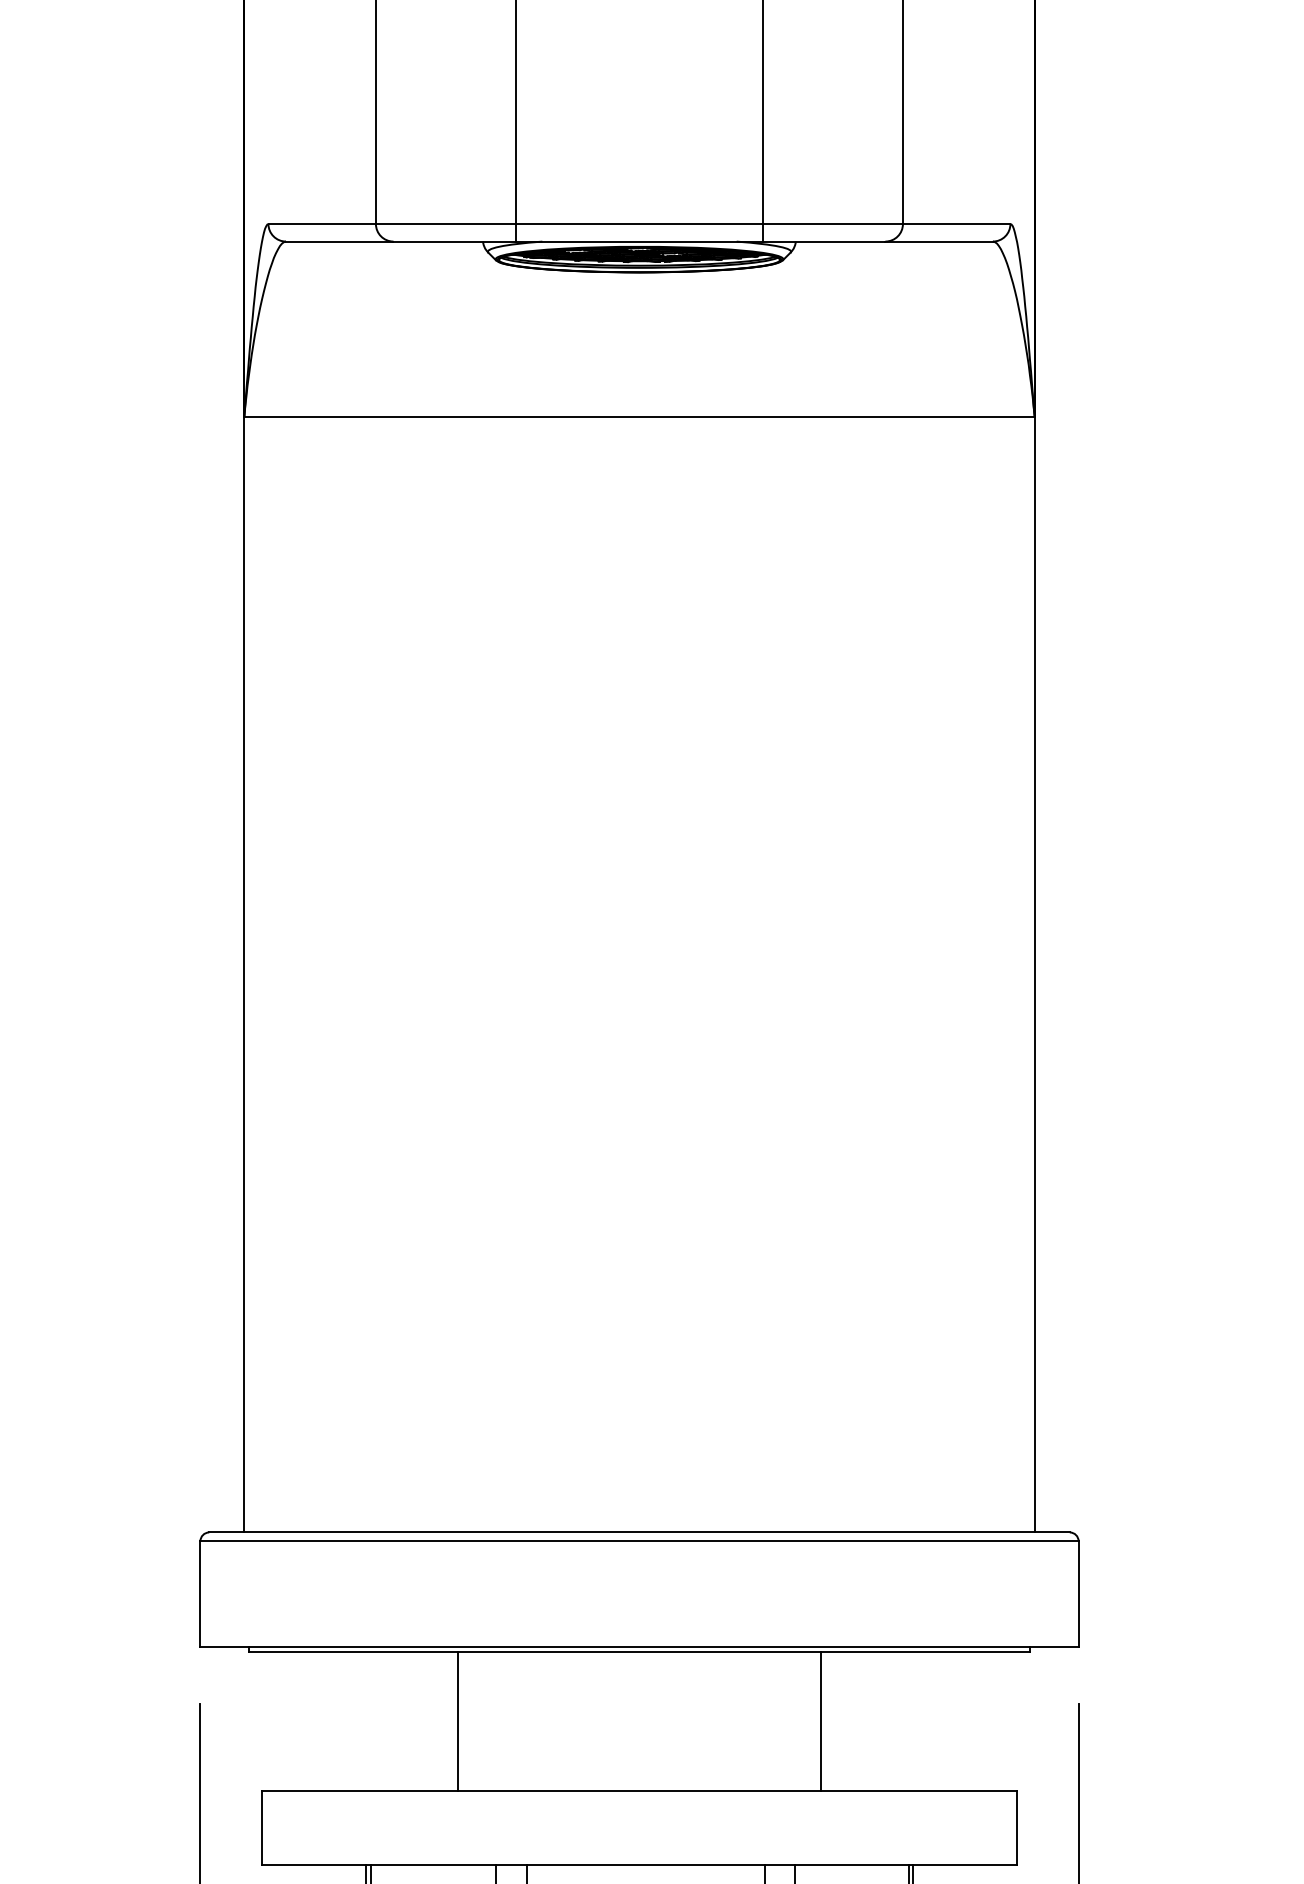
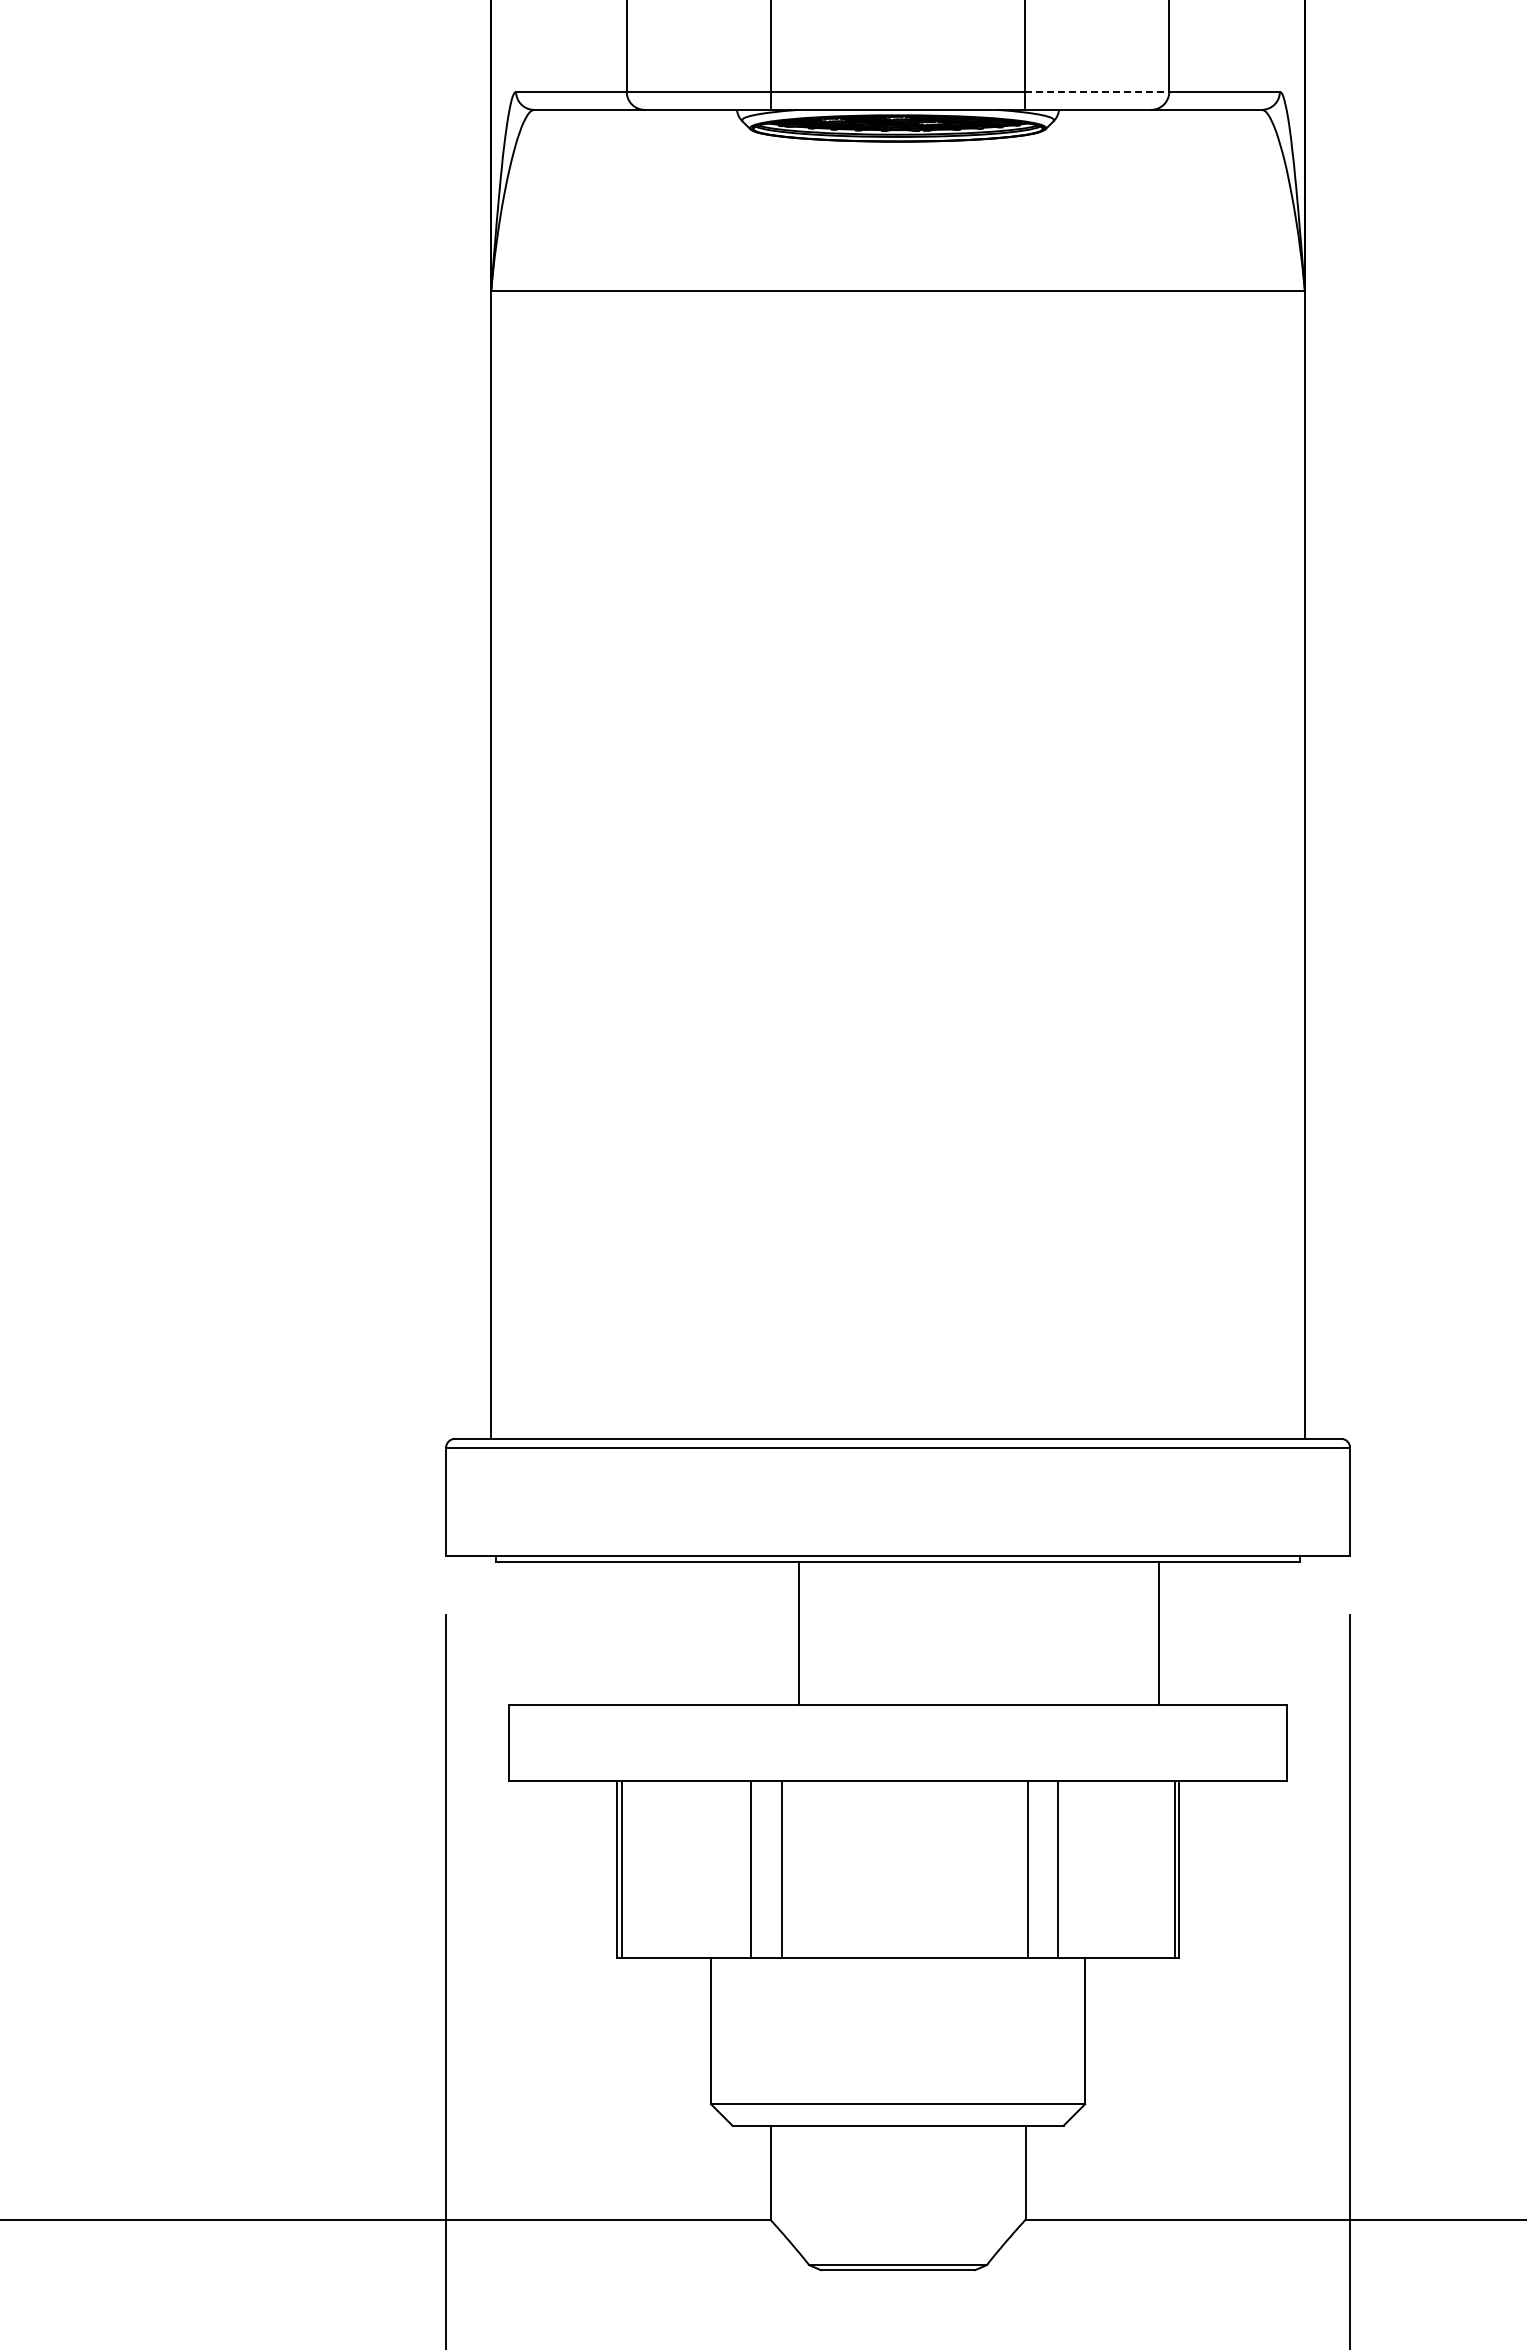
line: (833, 223) -> (1097, 91), solid -> dashed
line: (457, 1720) -> (798, 1632), moved
line: (821, 1720) -> (1159, 1632), moved

